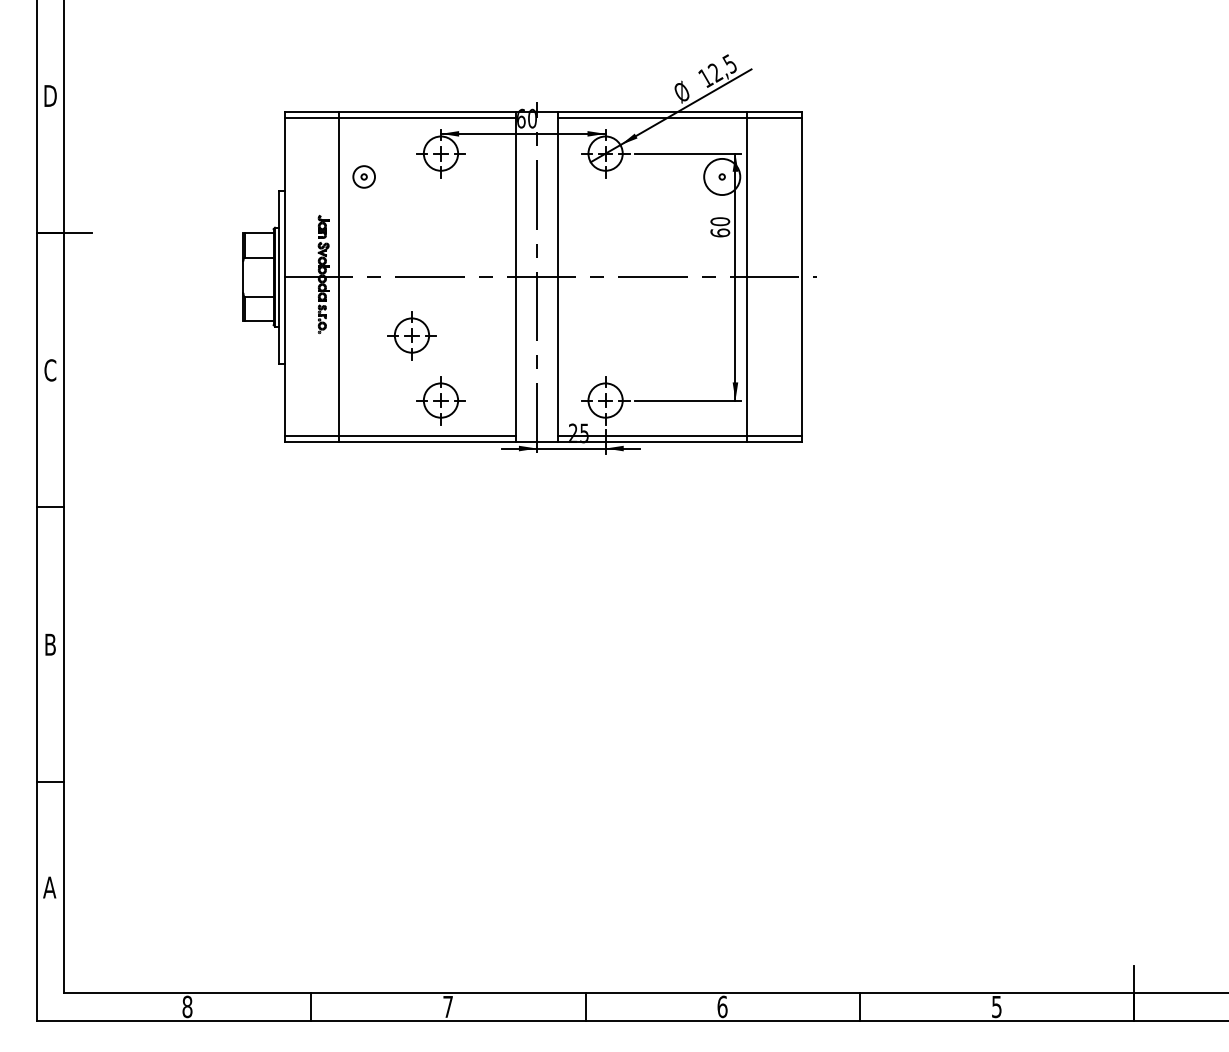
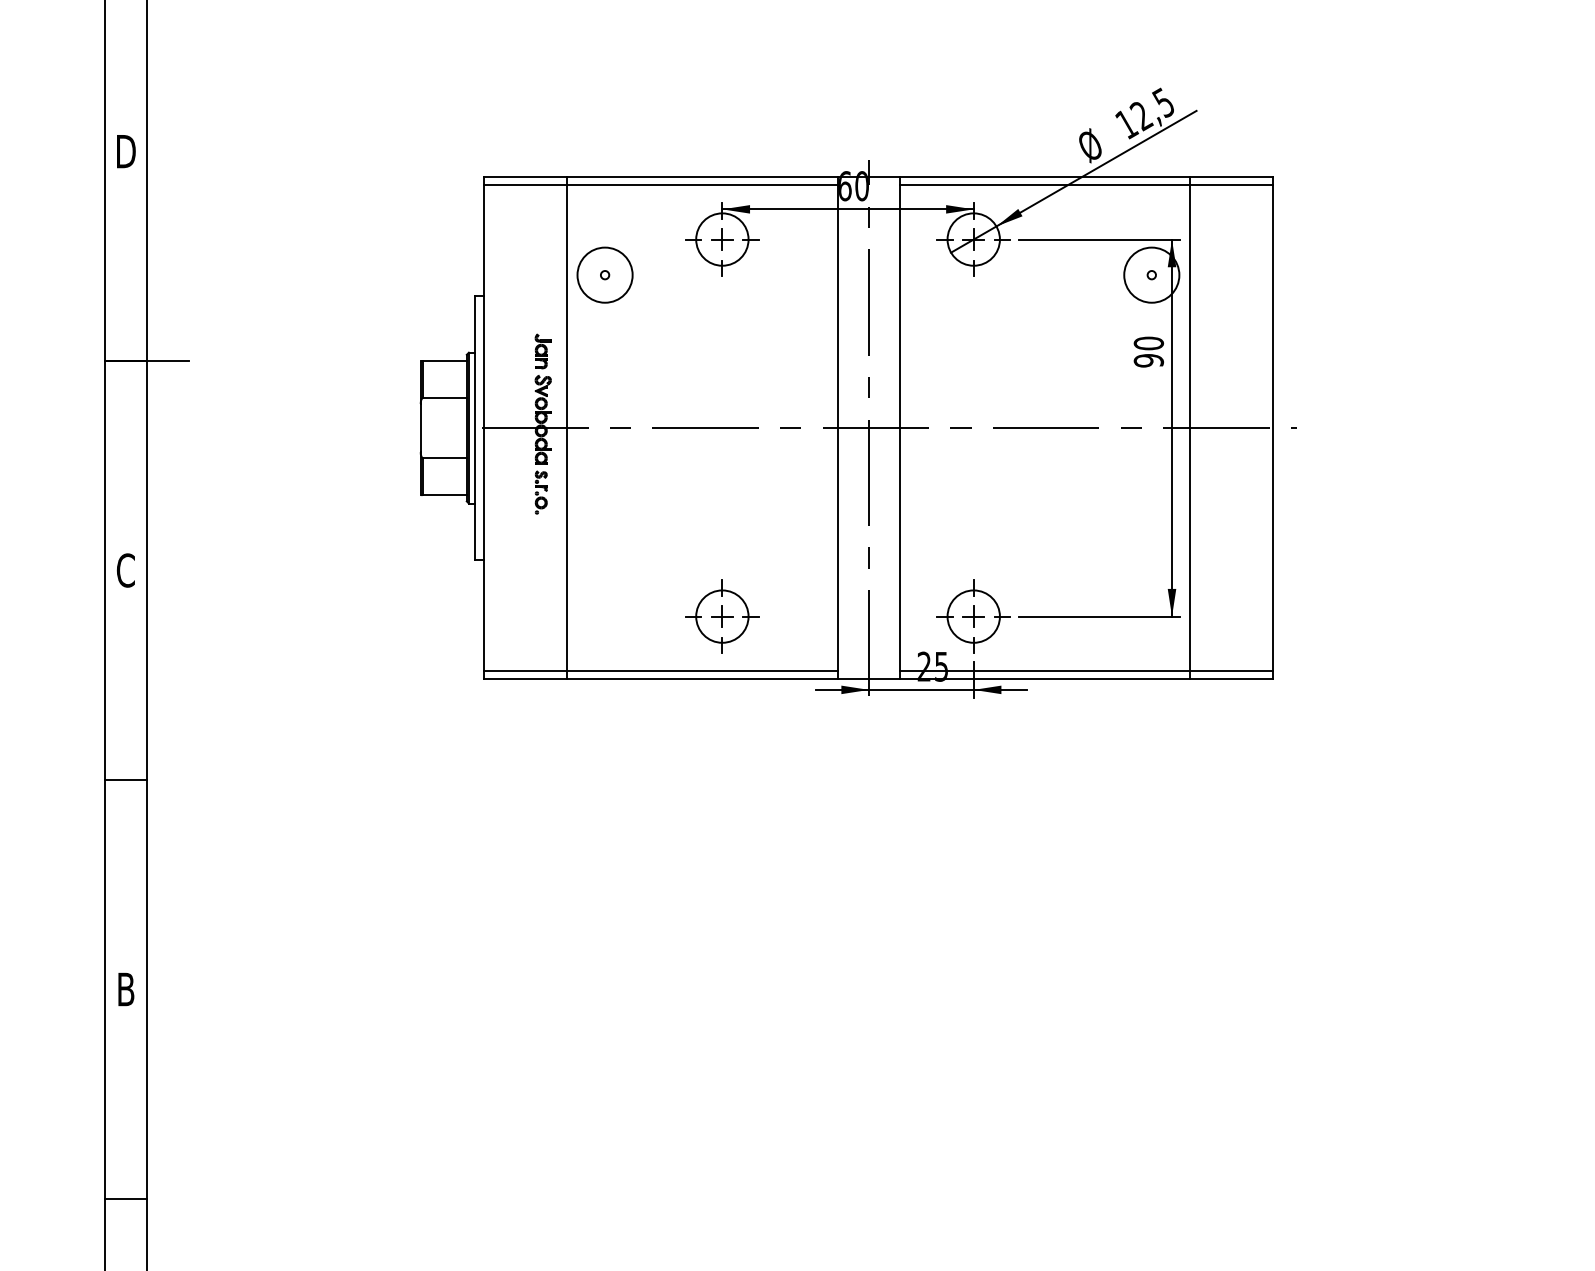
circle: (364, 176) -> (605, 274), size x1.67
text: (720, 232) -> (1149, 359), 60 -> 90
part: (411, 335) -> (677, 517), removed

